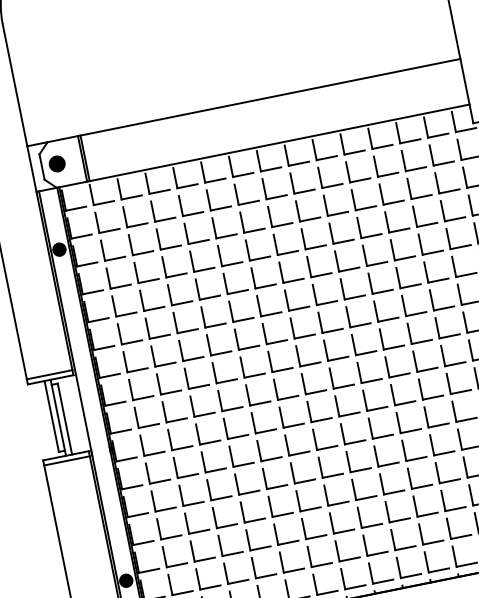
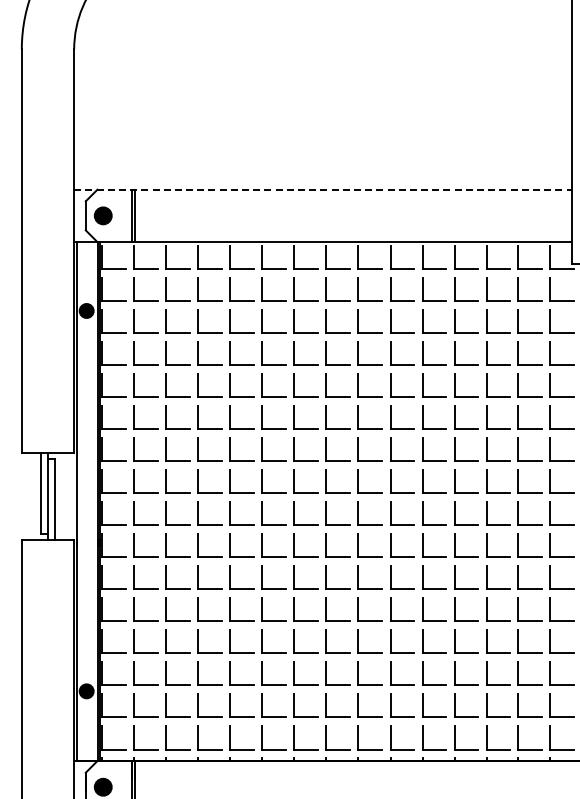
line: (243, 102) -> (322, 189), solid -> dashed
line: (49, 374) -> (47, 446), removed
line: (66, 460) -> (47, 545), removed

